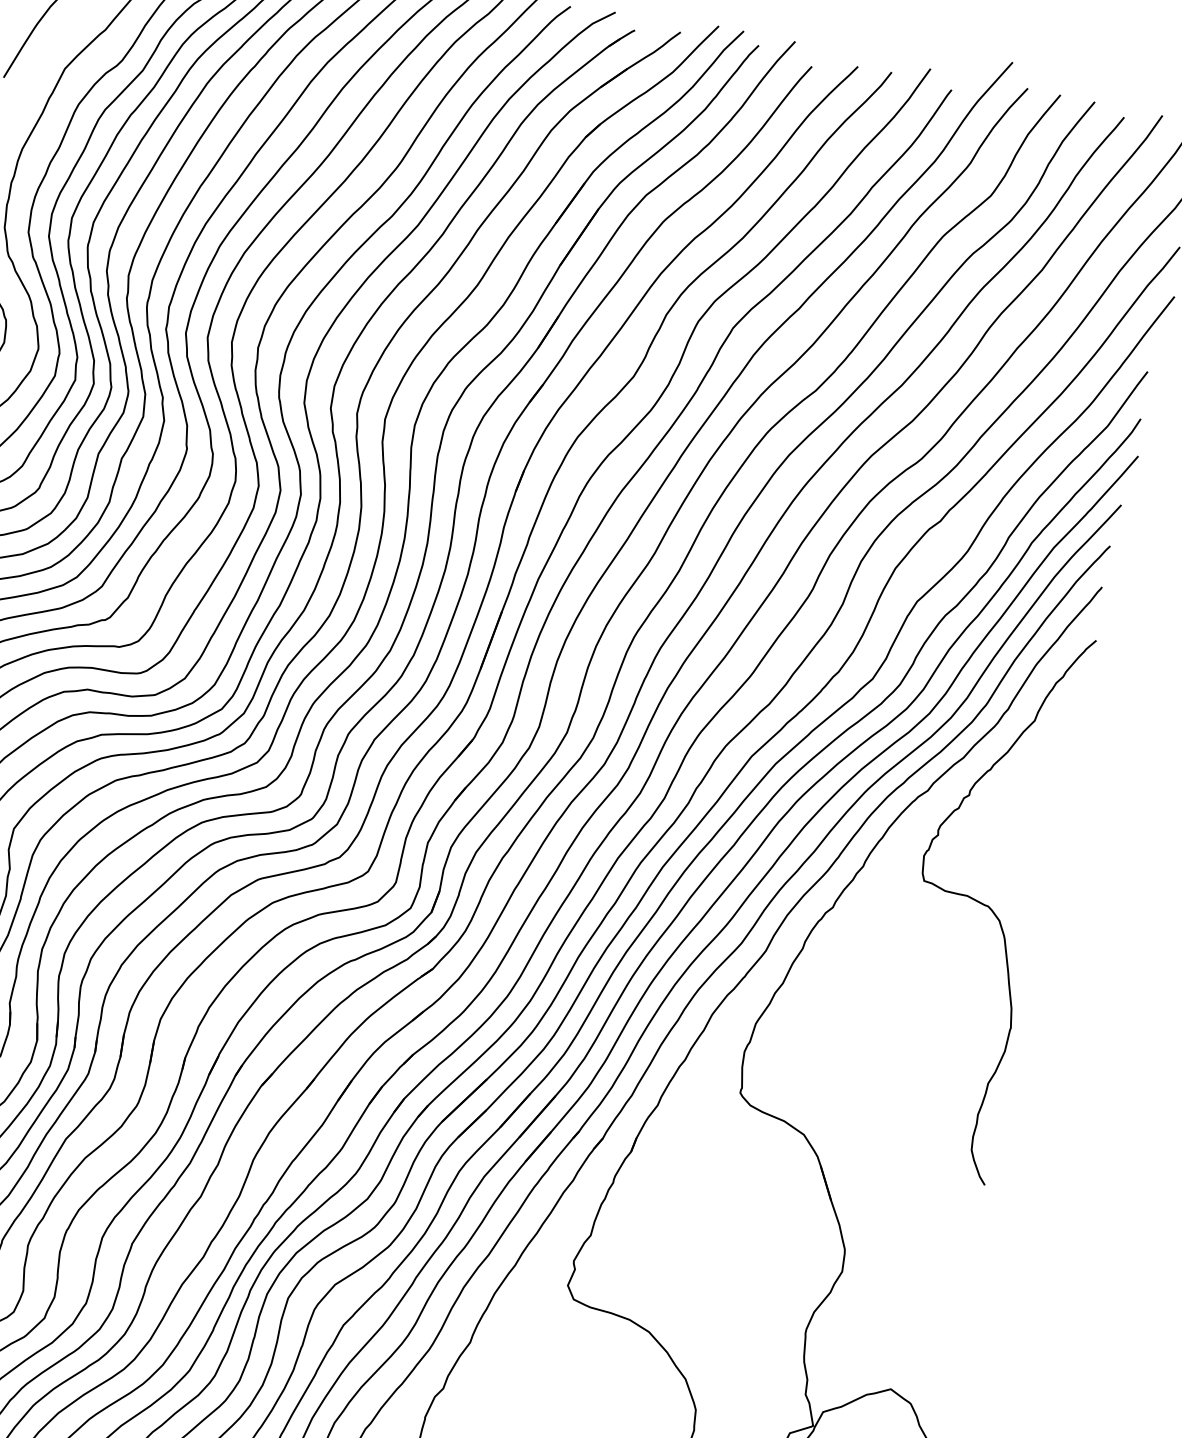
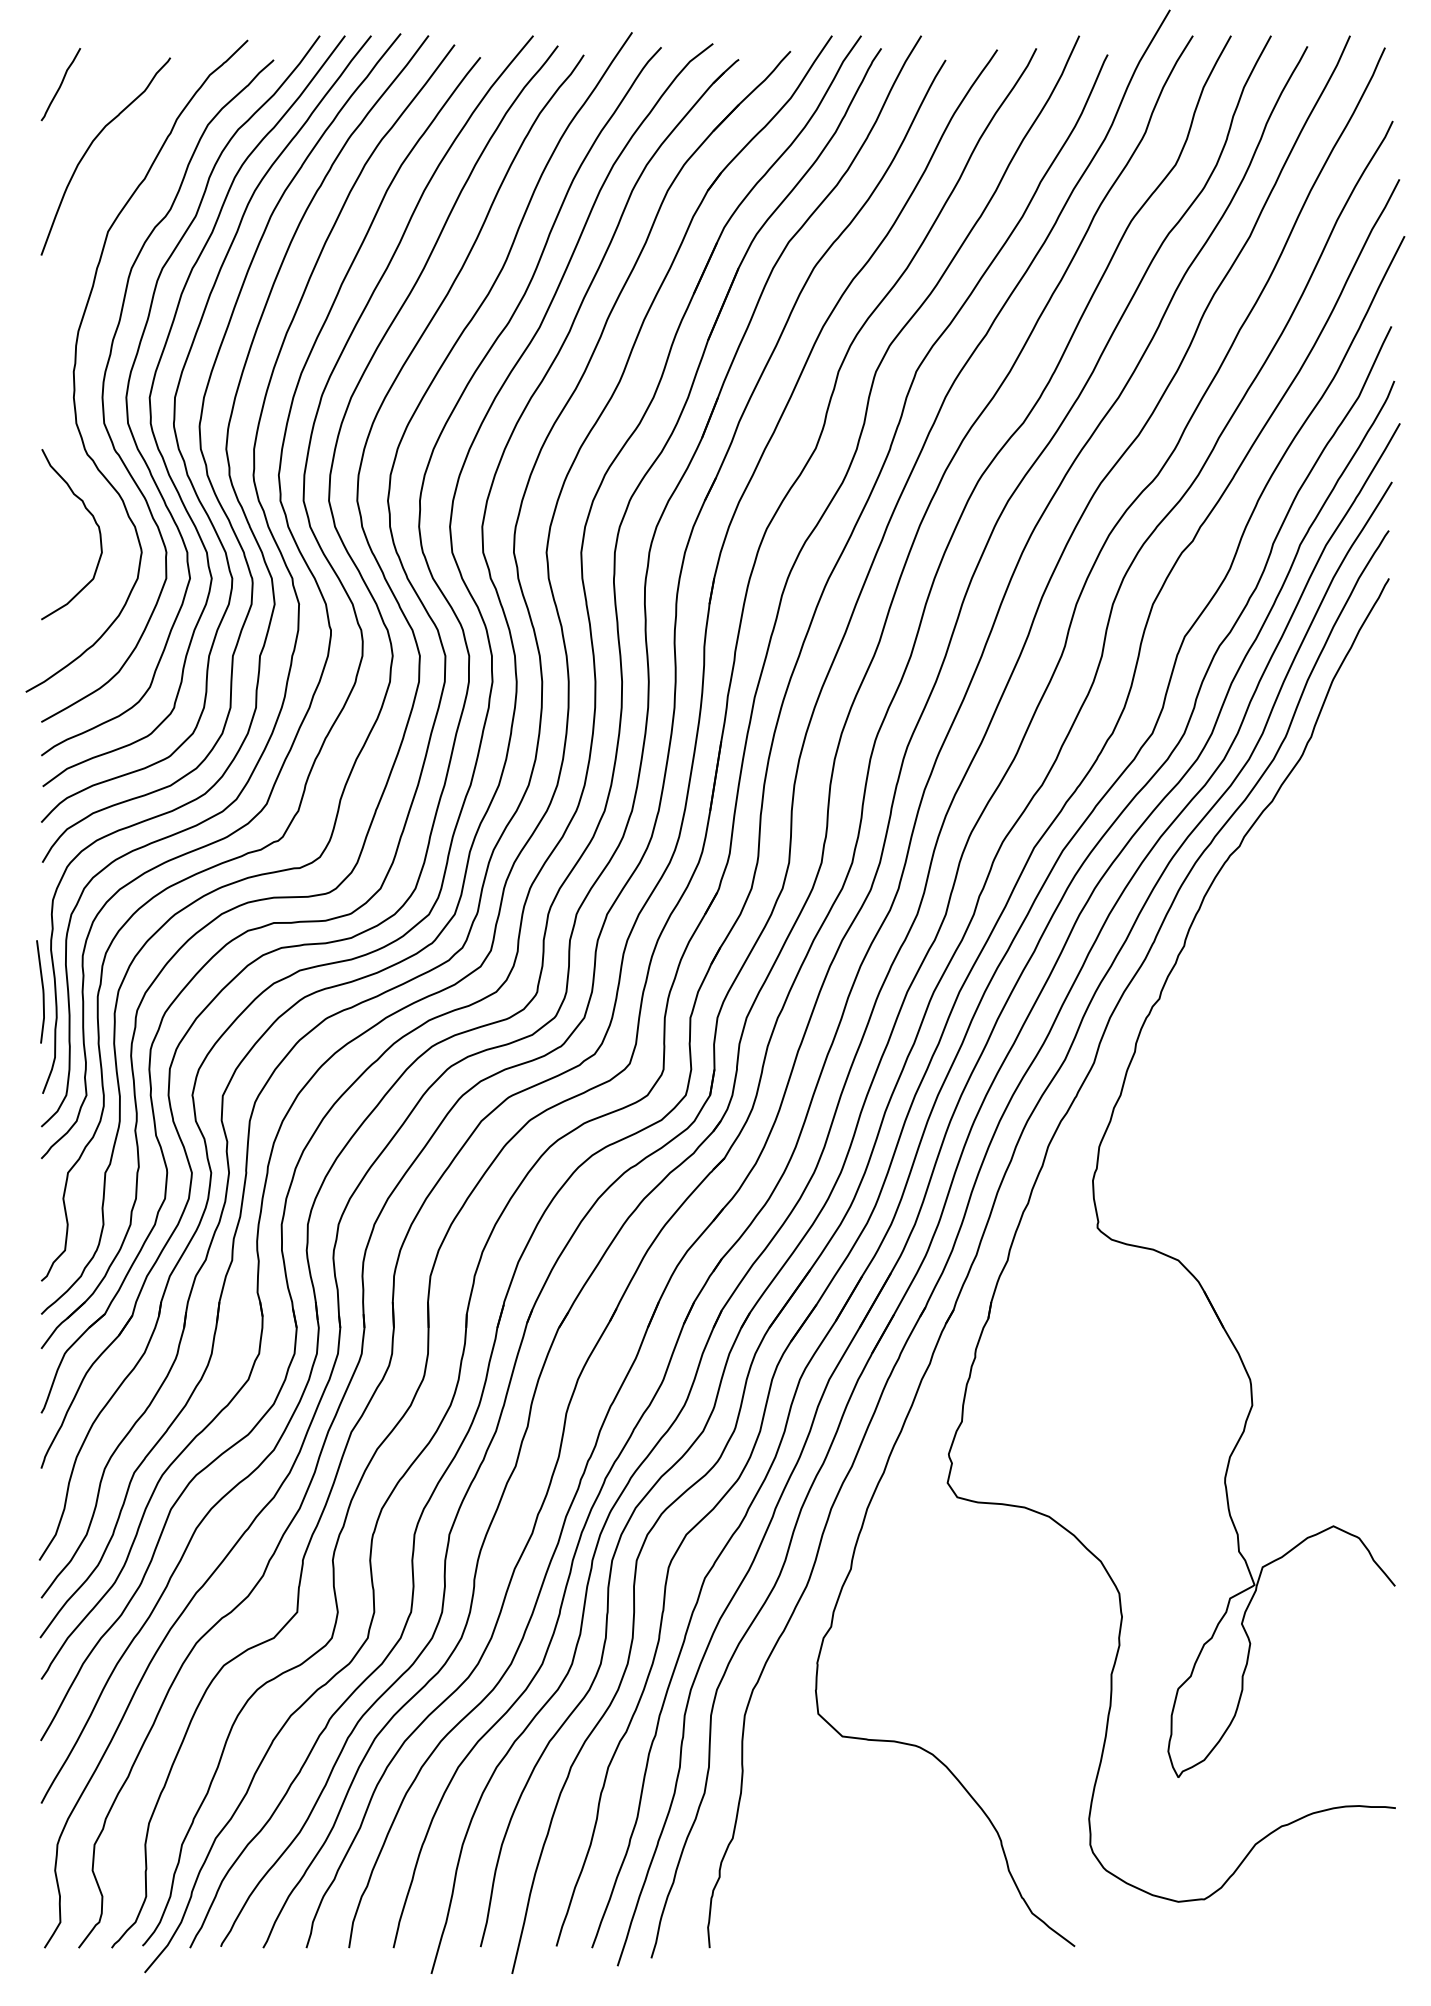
curve: (978, 900) -> (1321, 958), removed

